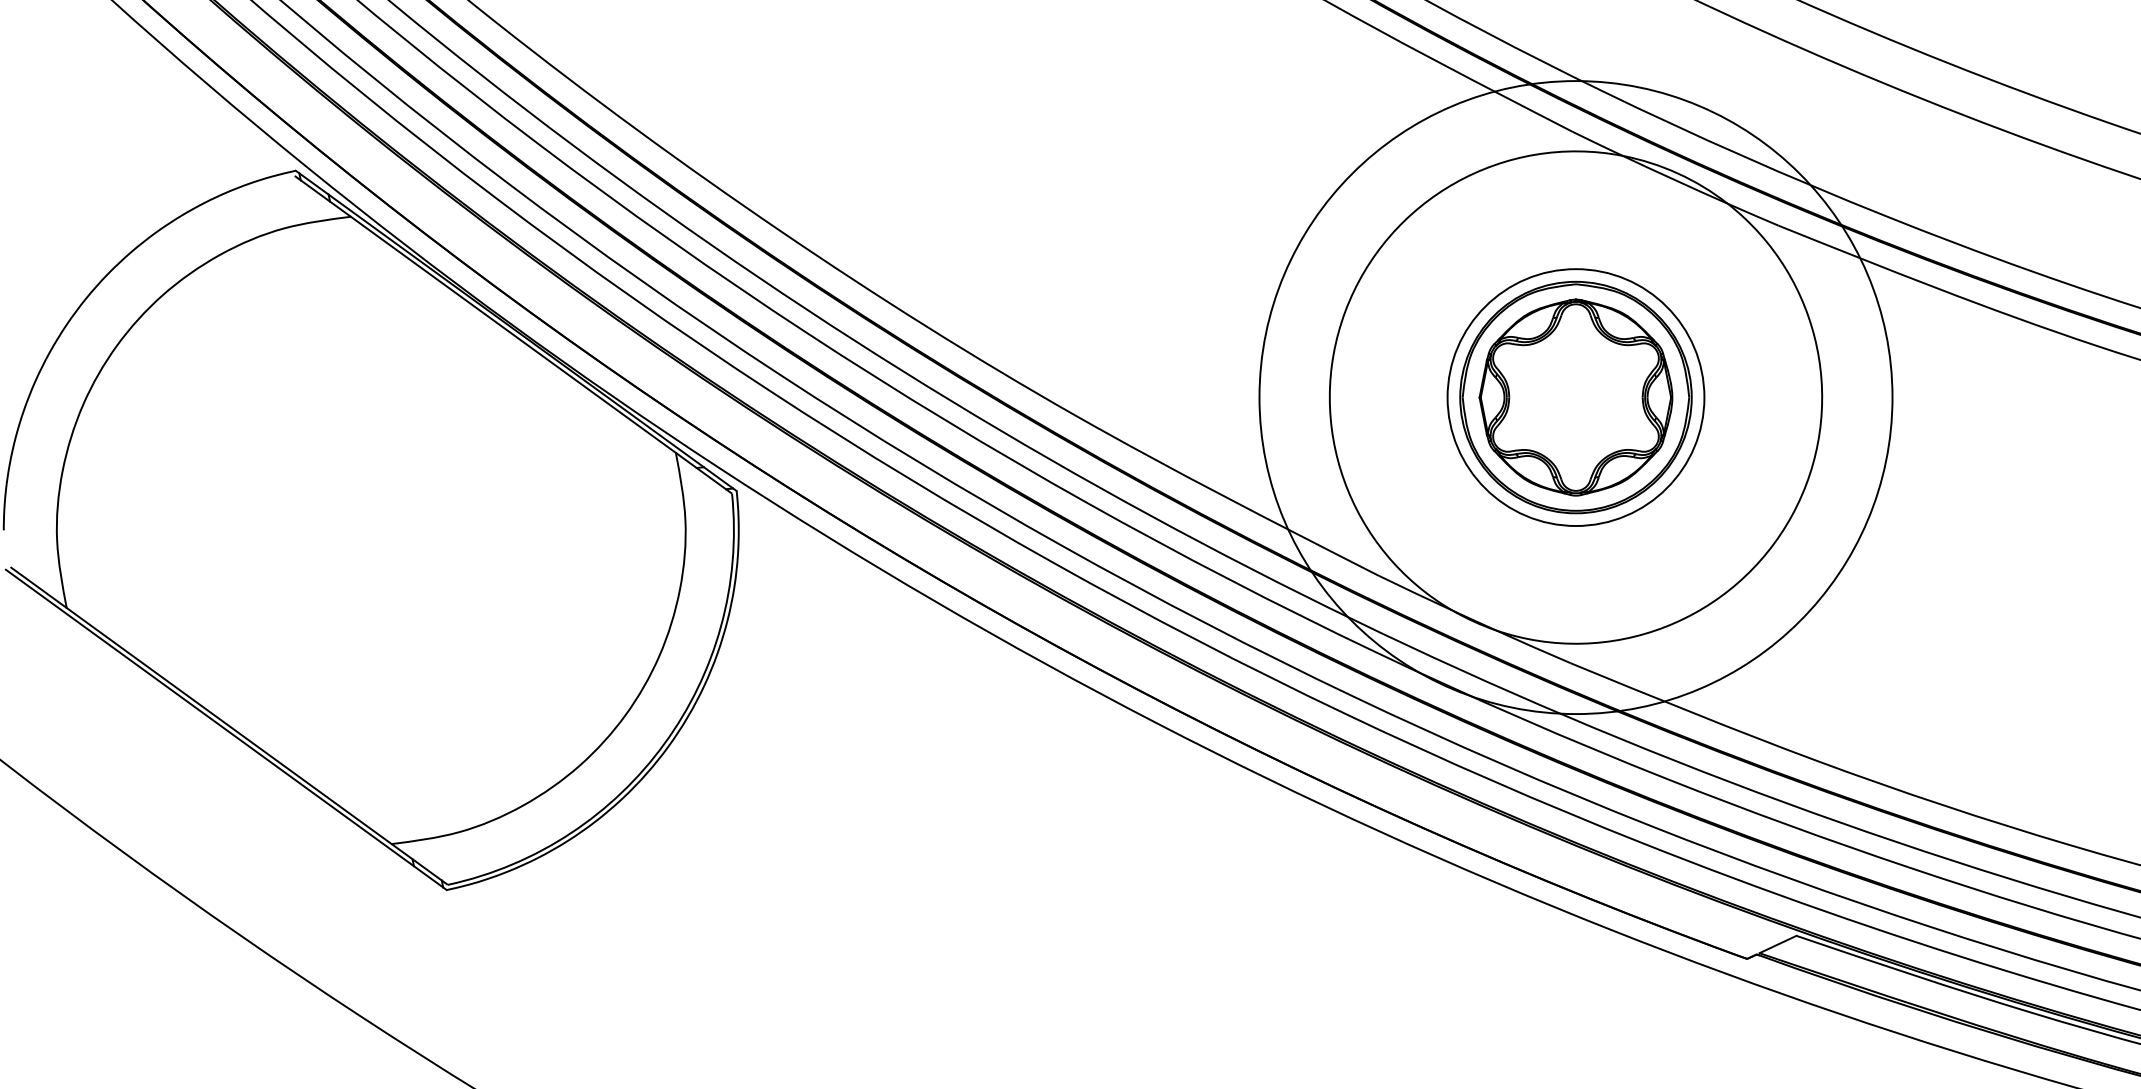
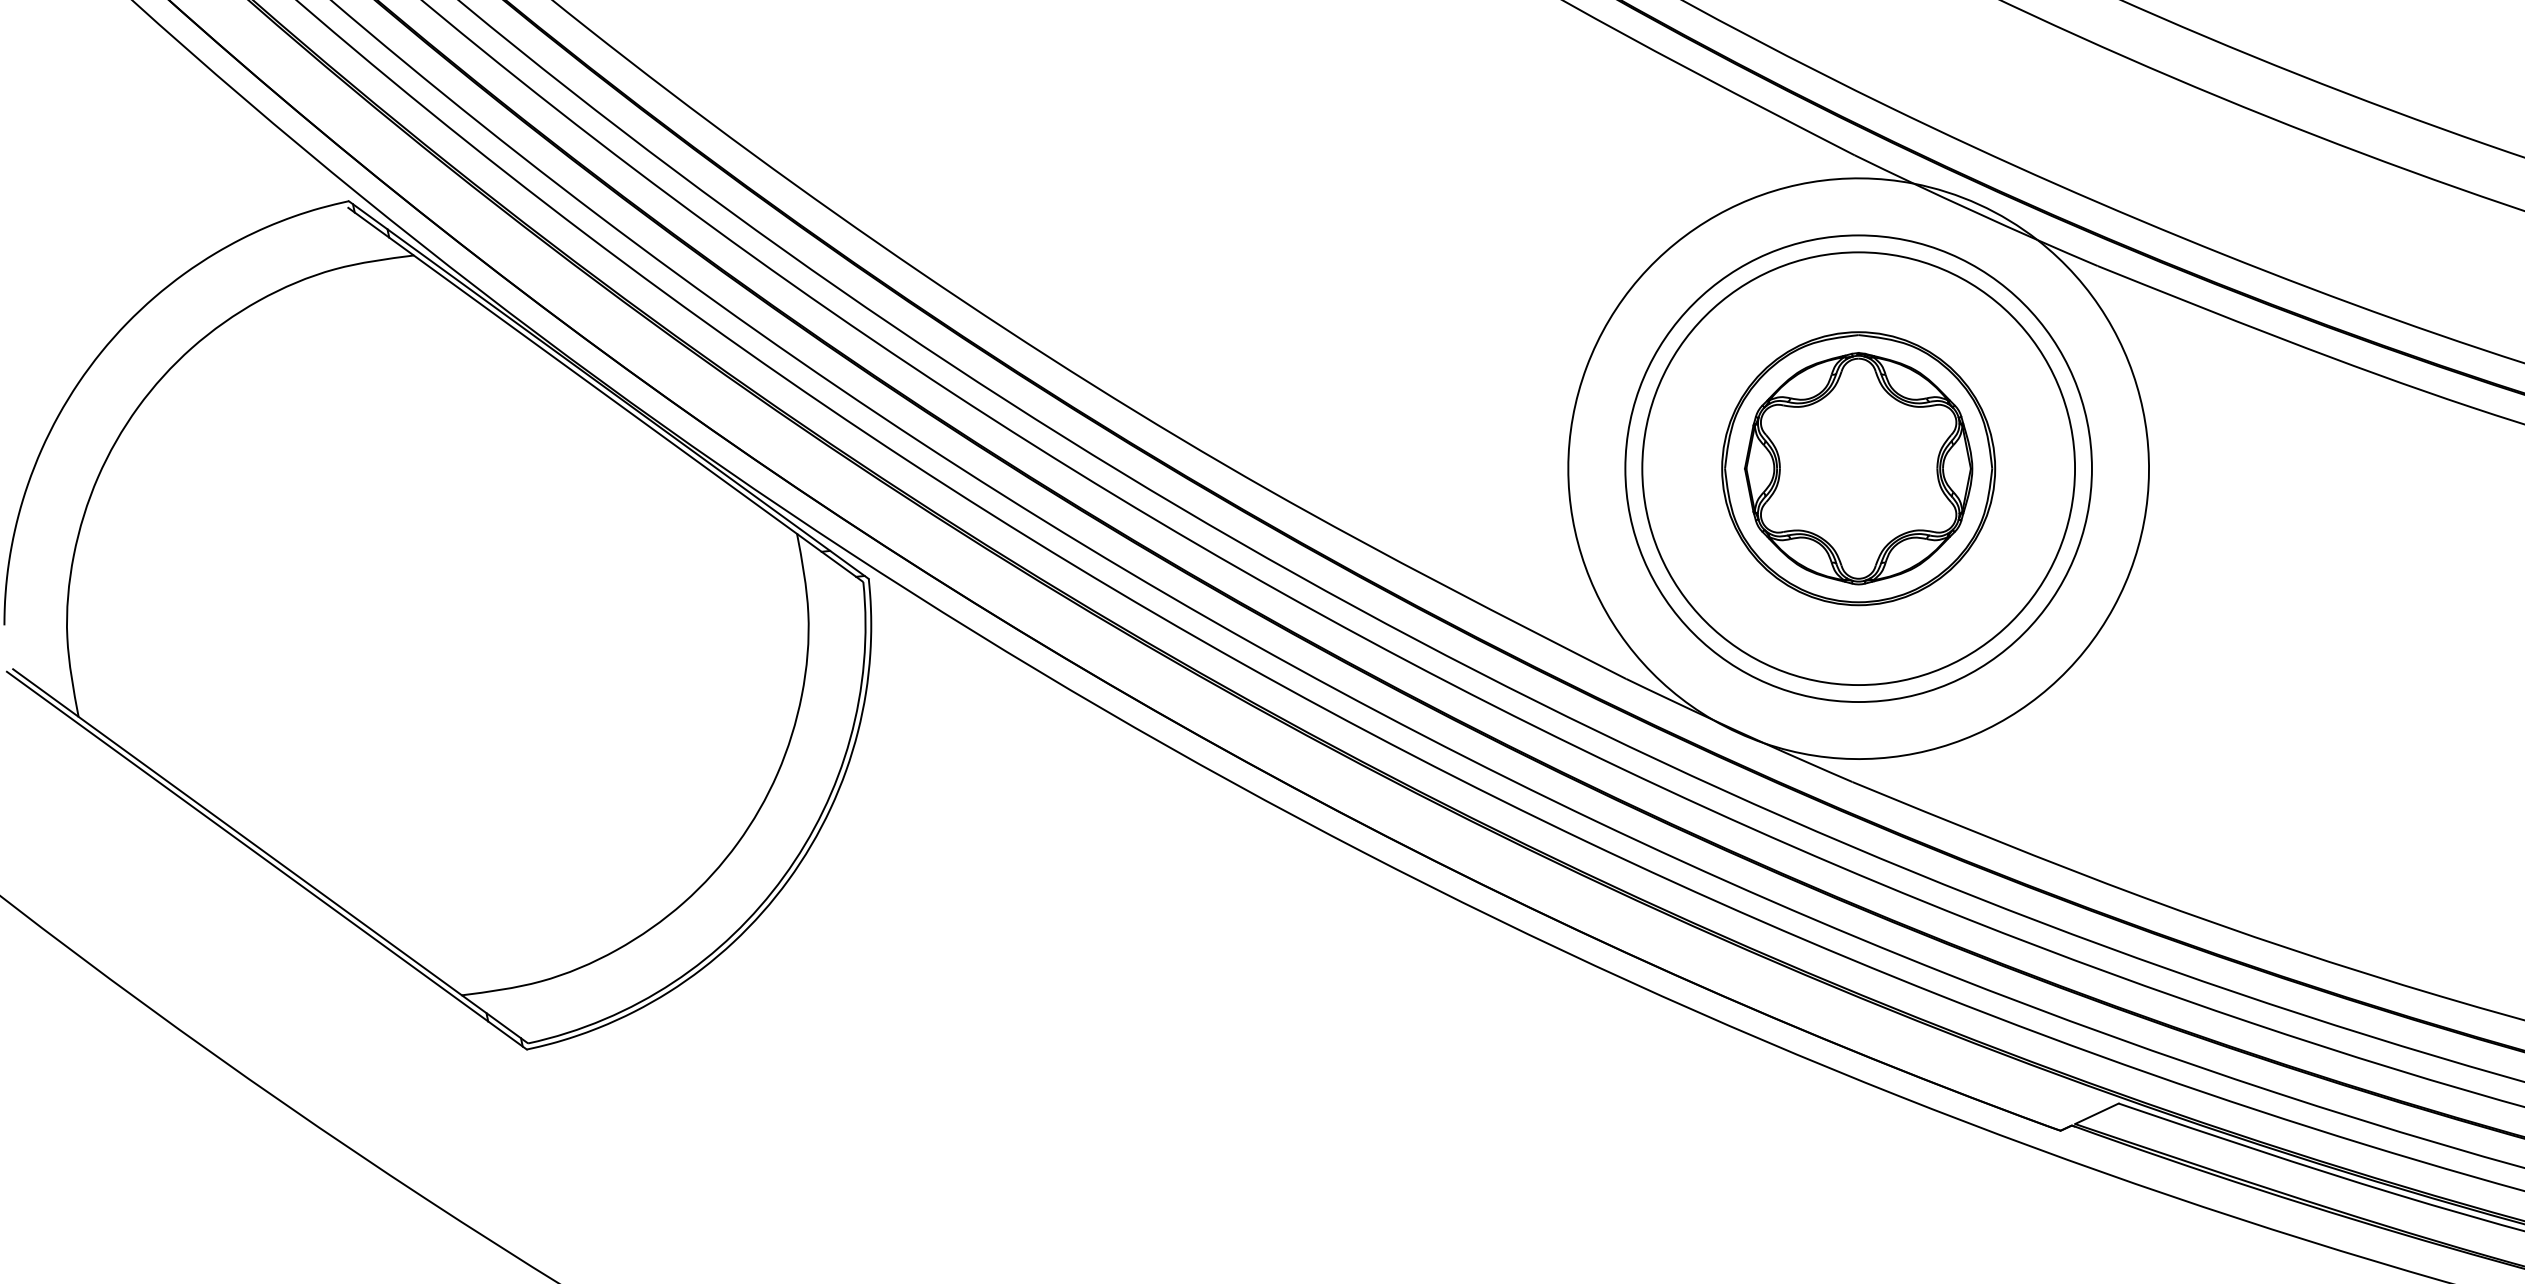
circle: (1575, 397) -> (1858, 468), size x0.62
circle: (1575, 397) -> (1858, 468), size x1.43

